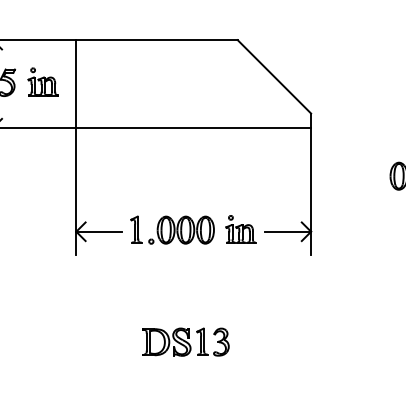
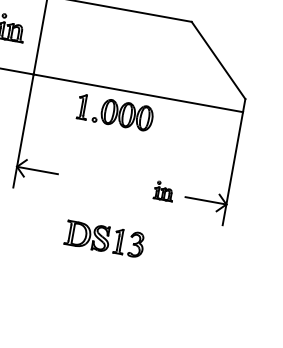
part: (172, 229) -> (115, 112), moved
part: (240, 229) -> (163, 191), size x0.7
part: (185, 341) -> (104, 238), moved

